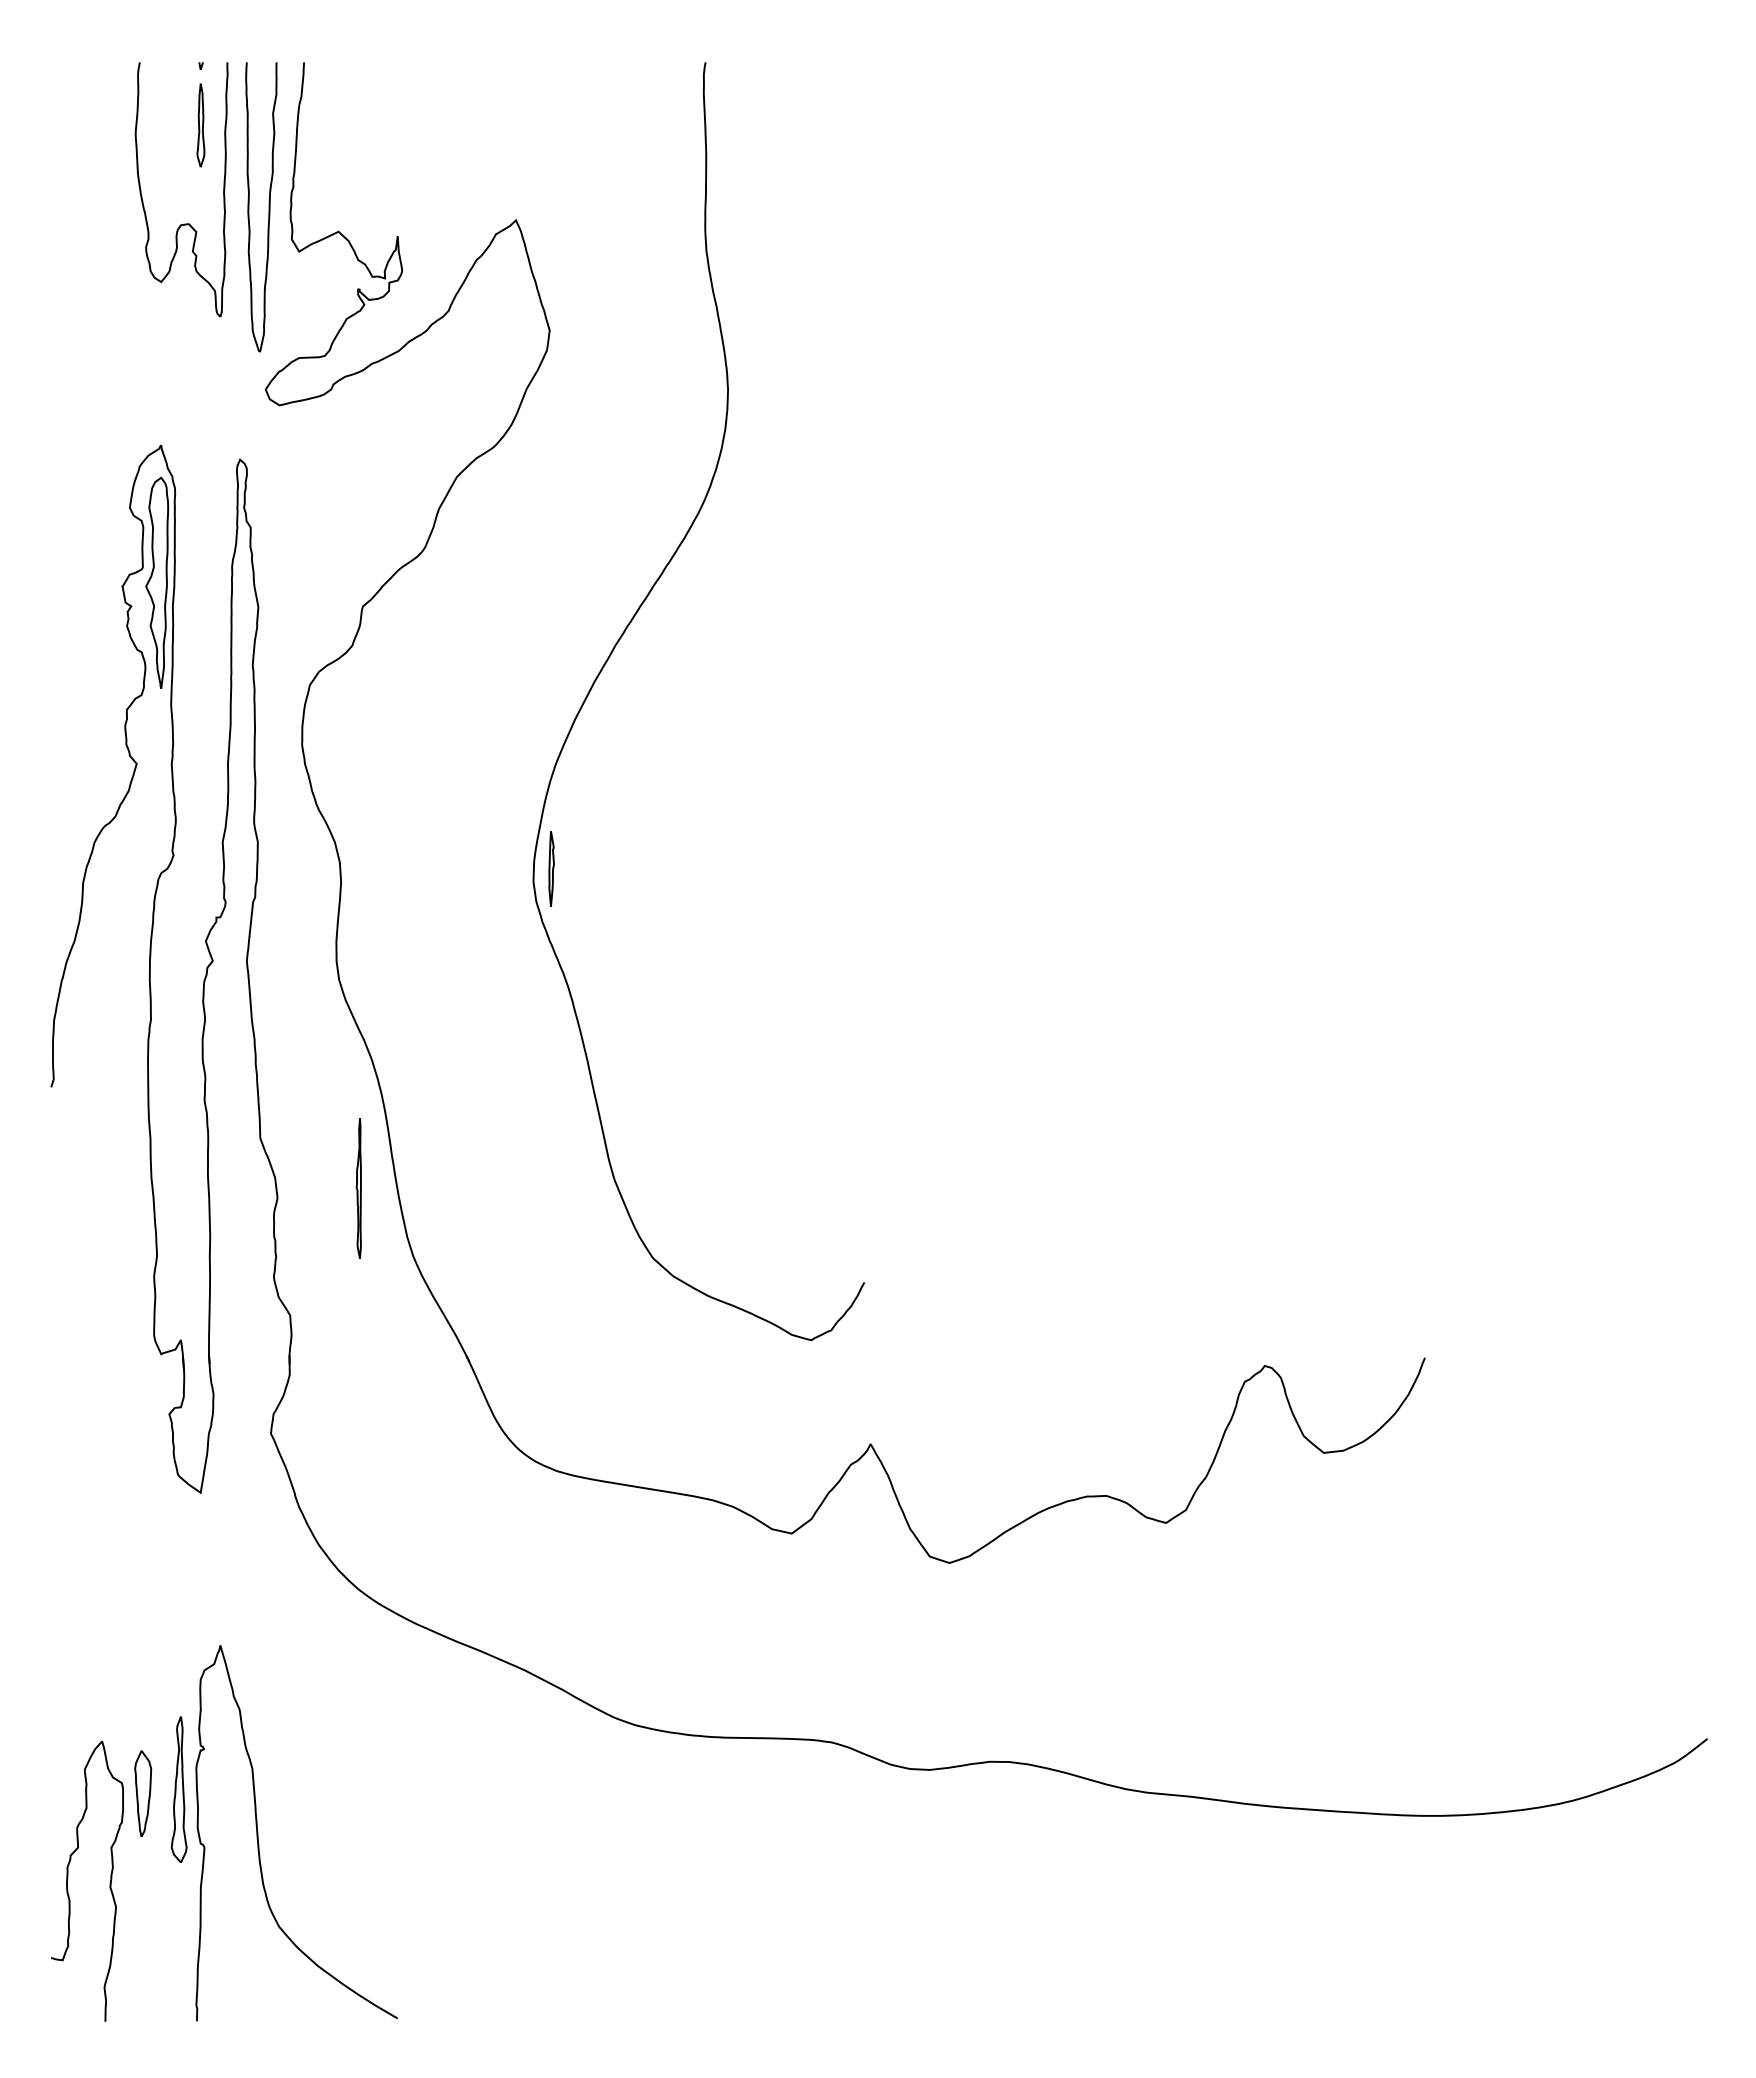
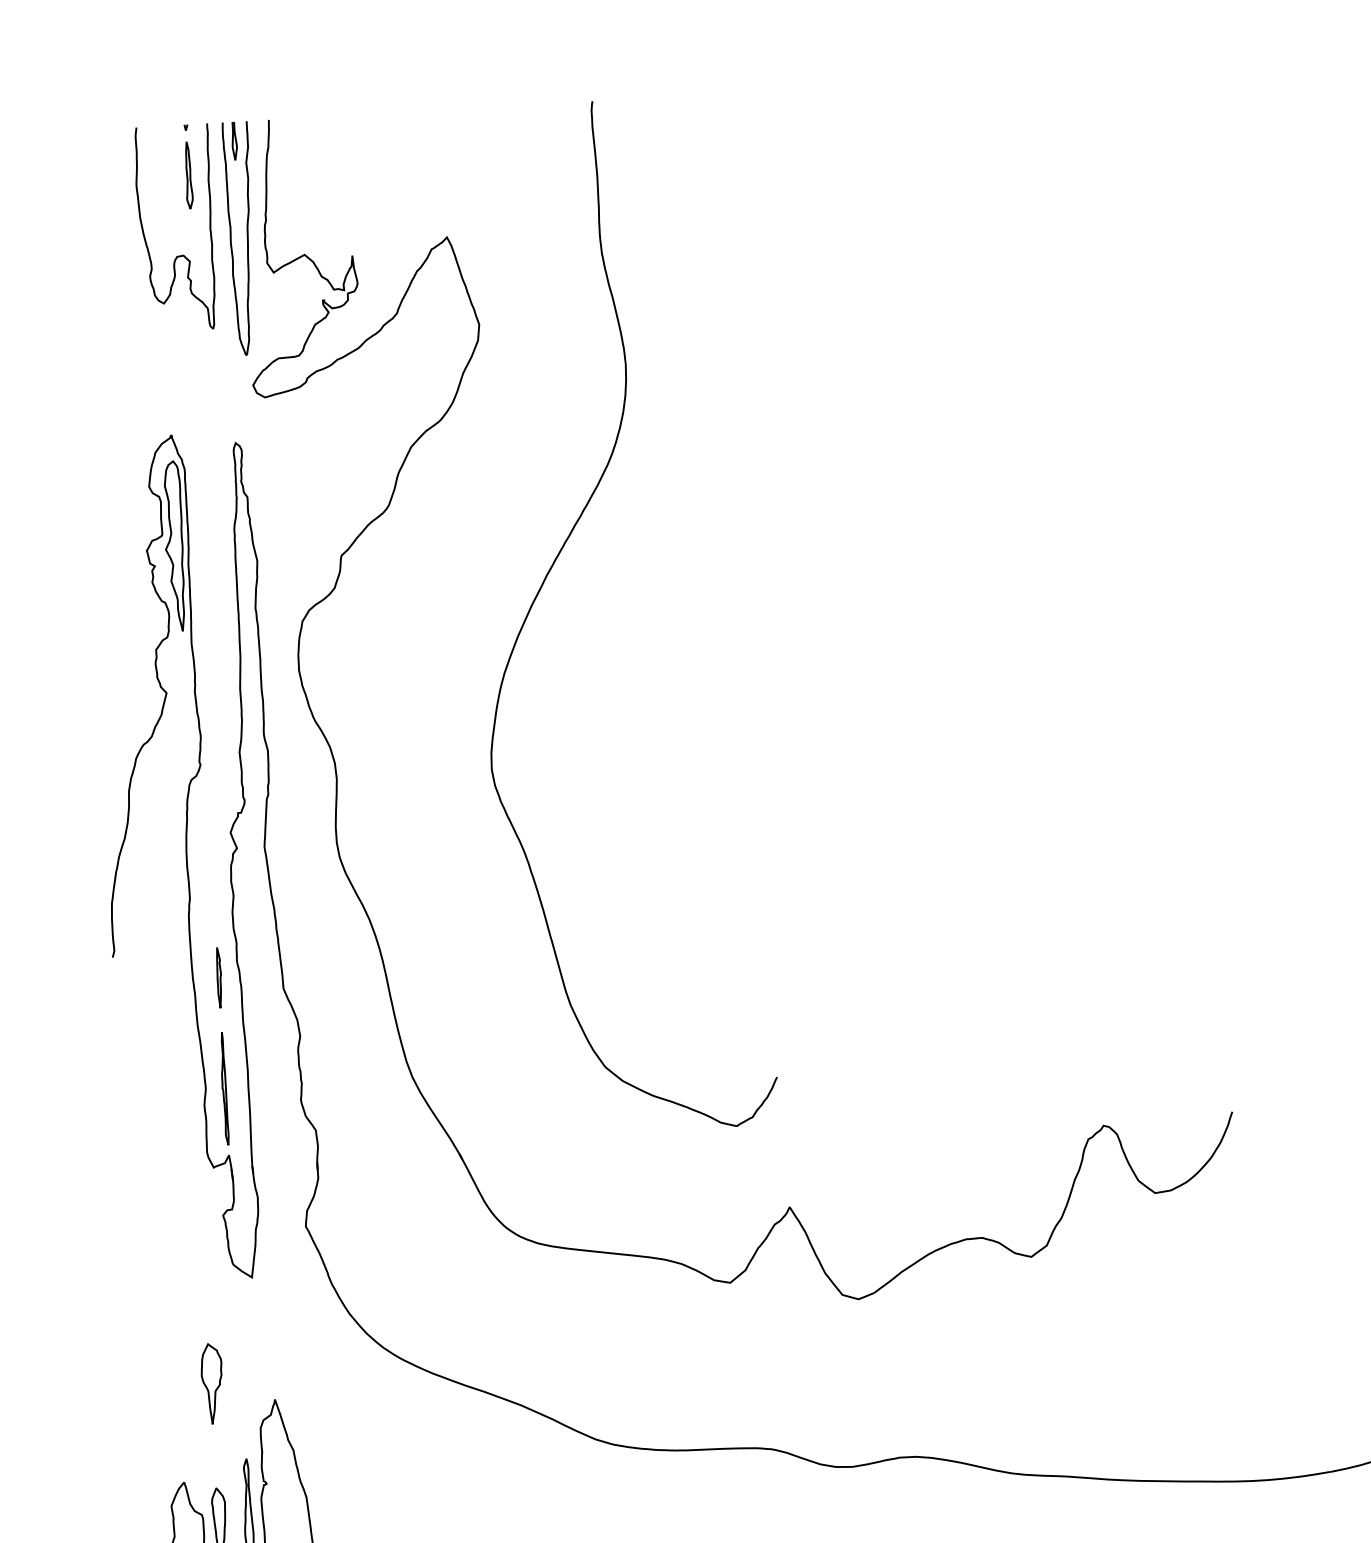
part: (259, 85) -> (234, 140), added
part: (551, 868) -> (219, 977), moved
part: (358, 1188) -> (224, 1088), moved
part: (143, 1621) -> (211, 1383), added

